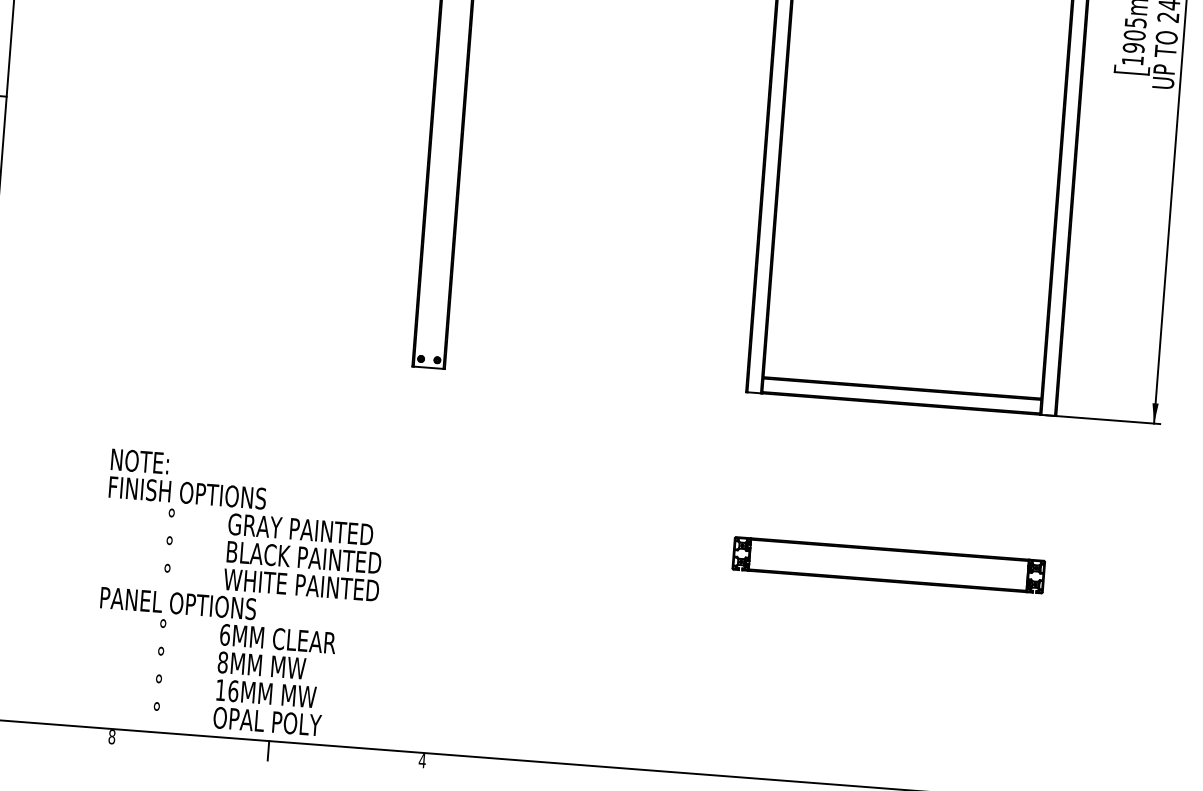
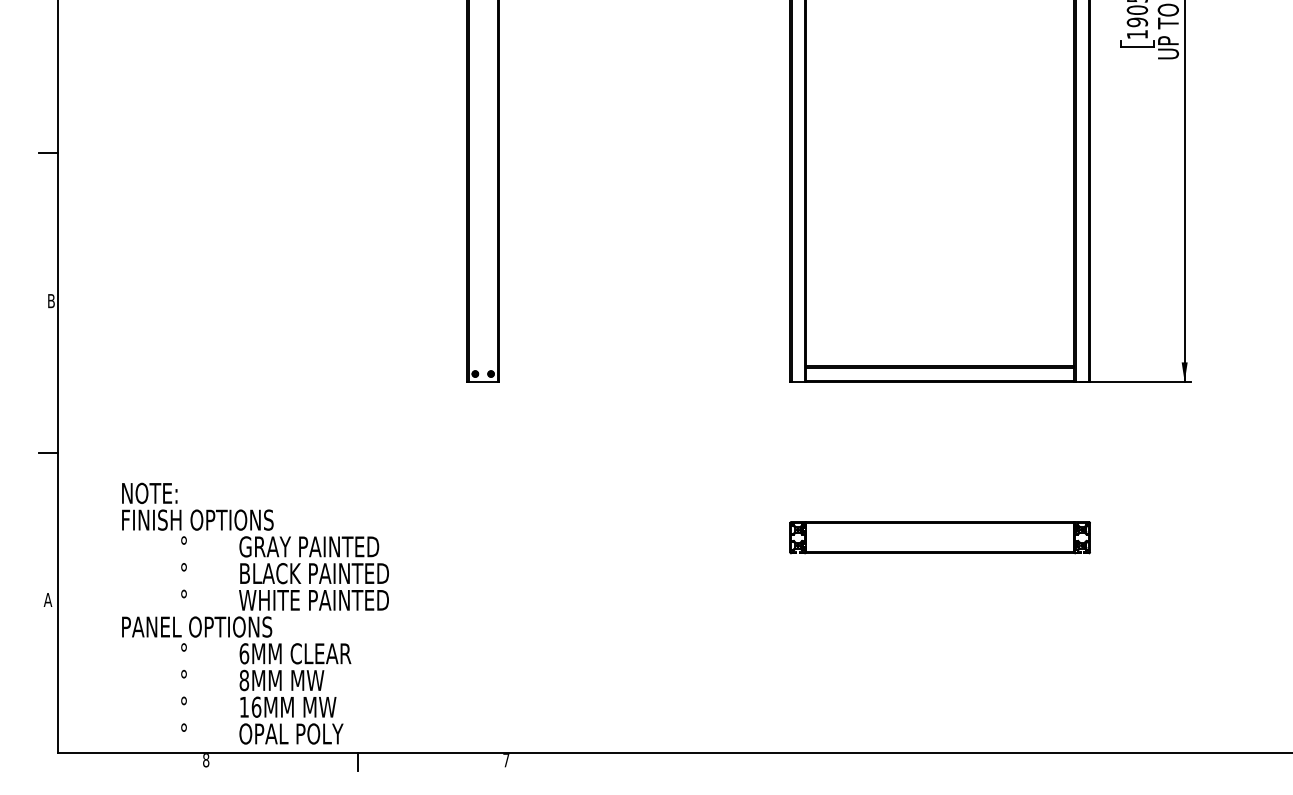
text: (239, 594) -> (255, 613), moved
text: (421, 761) -> (505, 760), 4 -> 7

